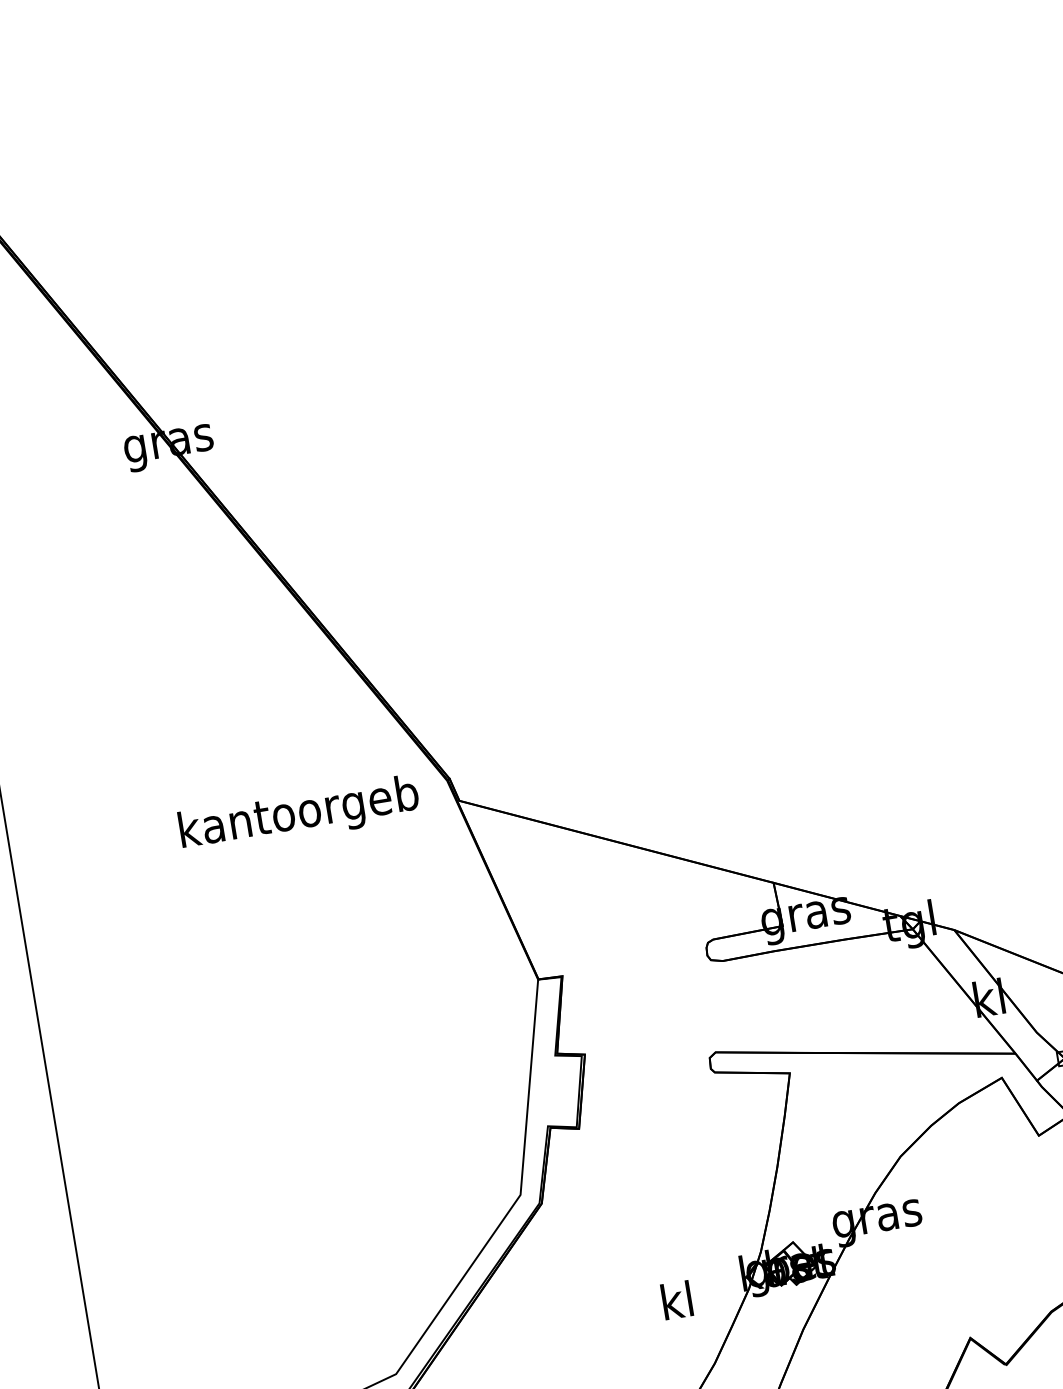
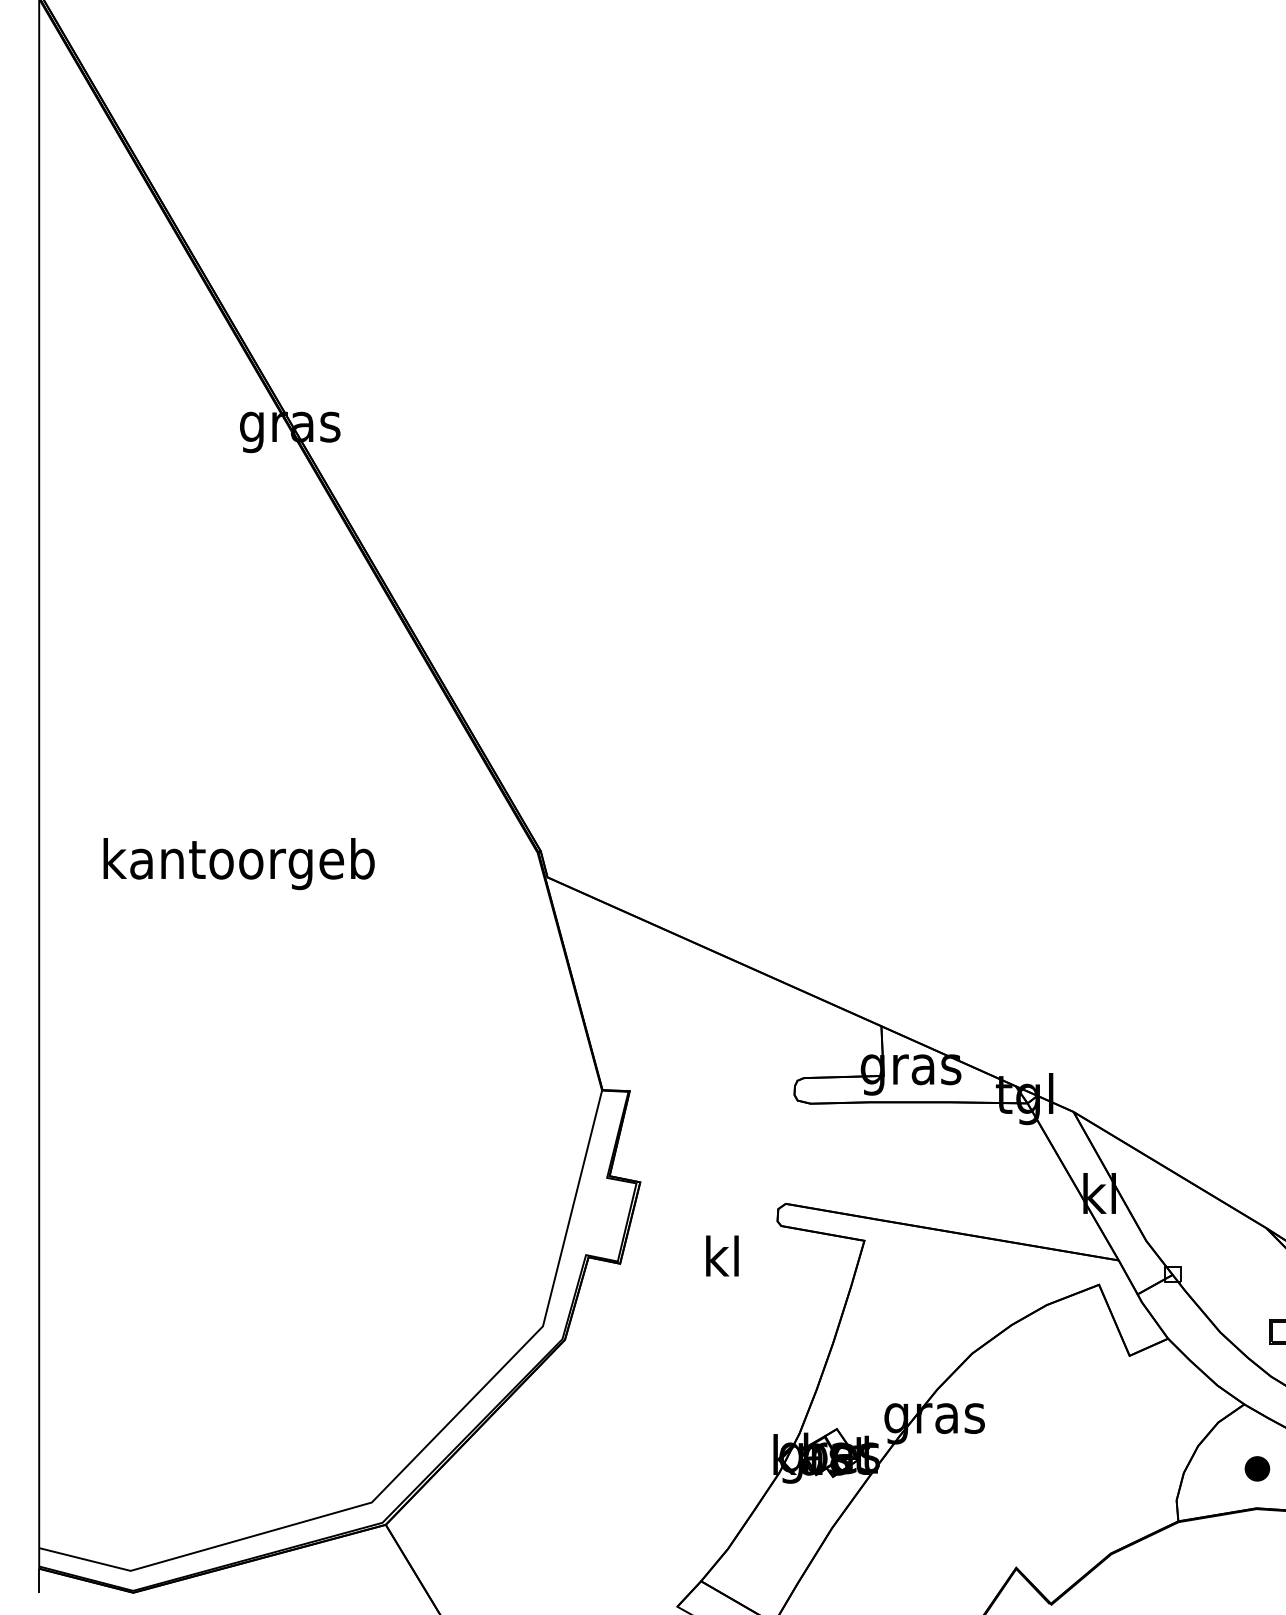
text: (298, 815) -> (238, 864), moved
text: (677, 1299) -> (722, 1255), moved

